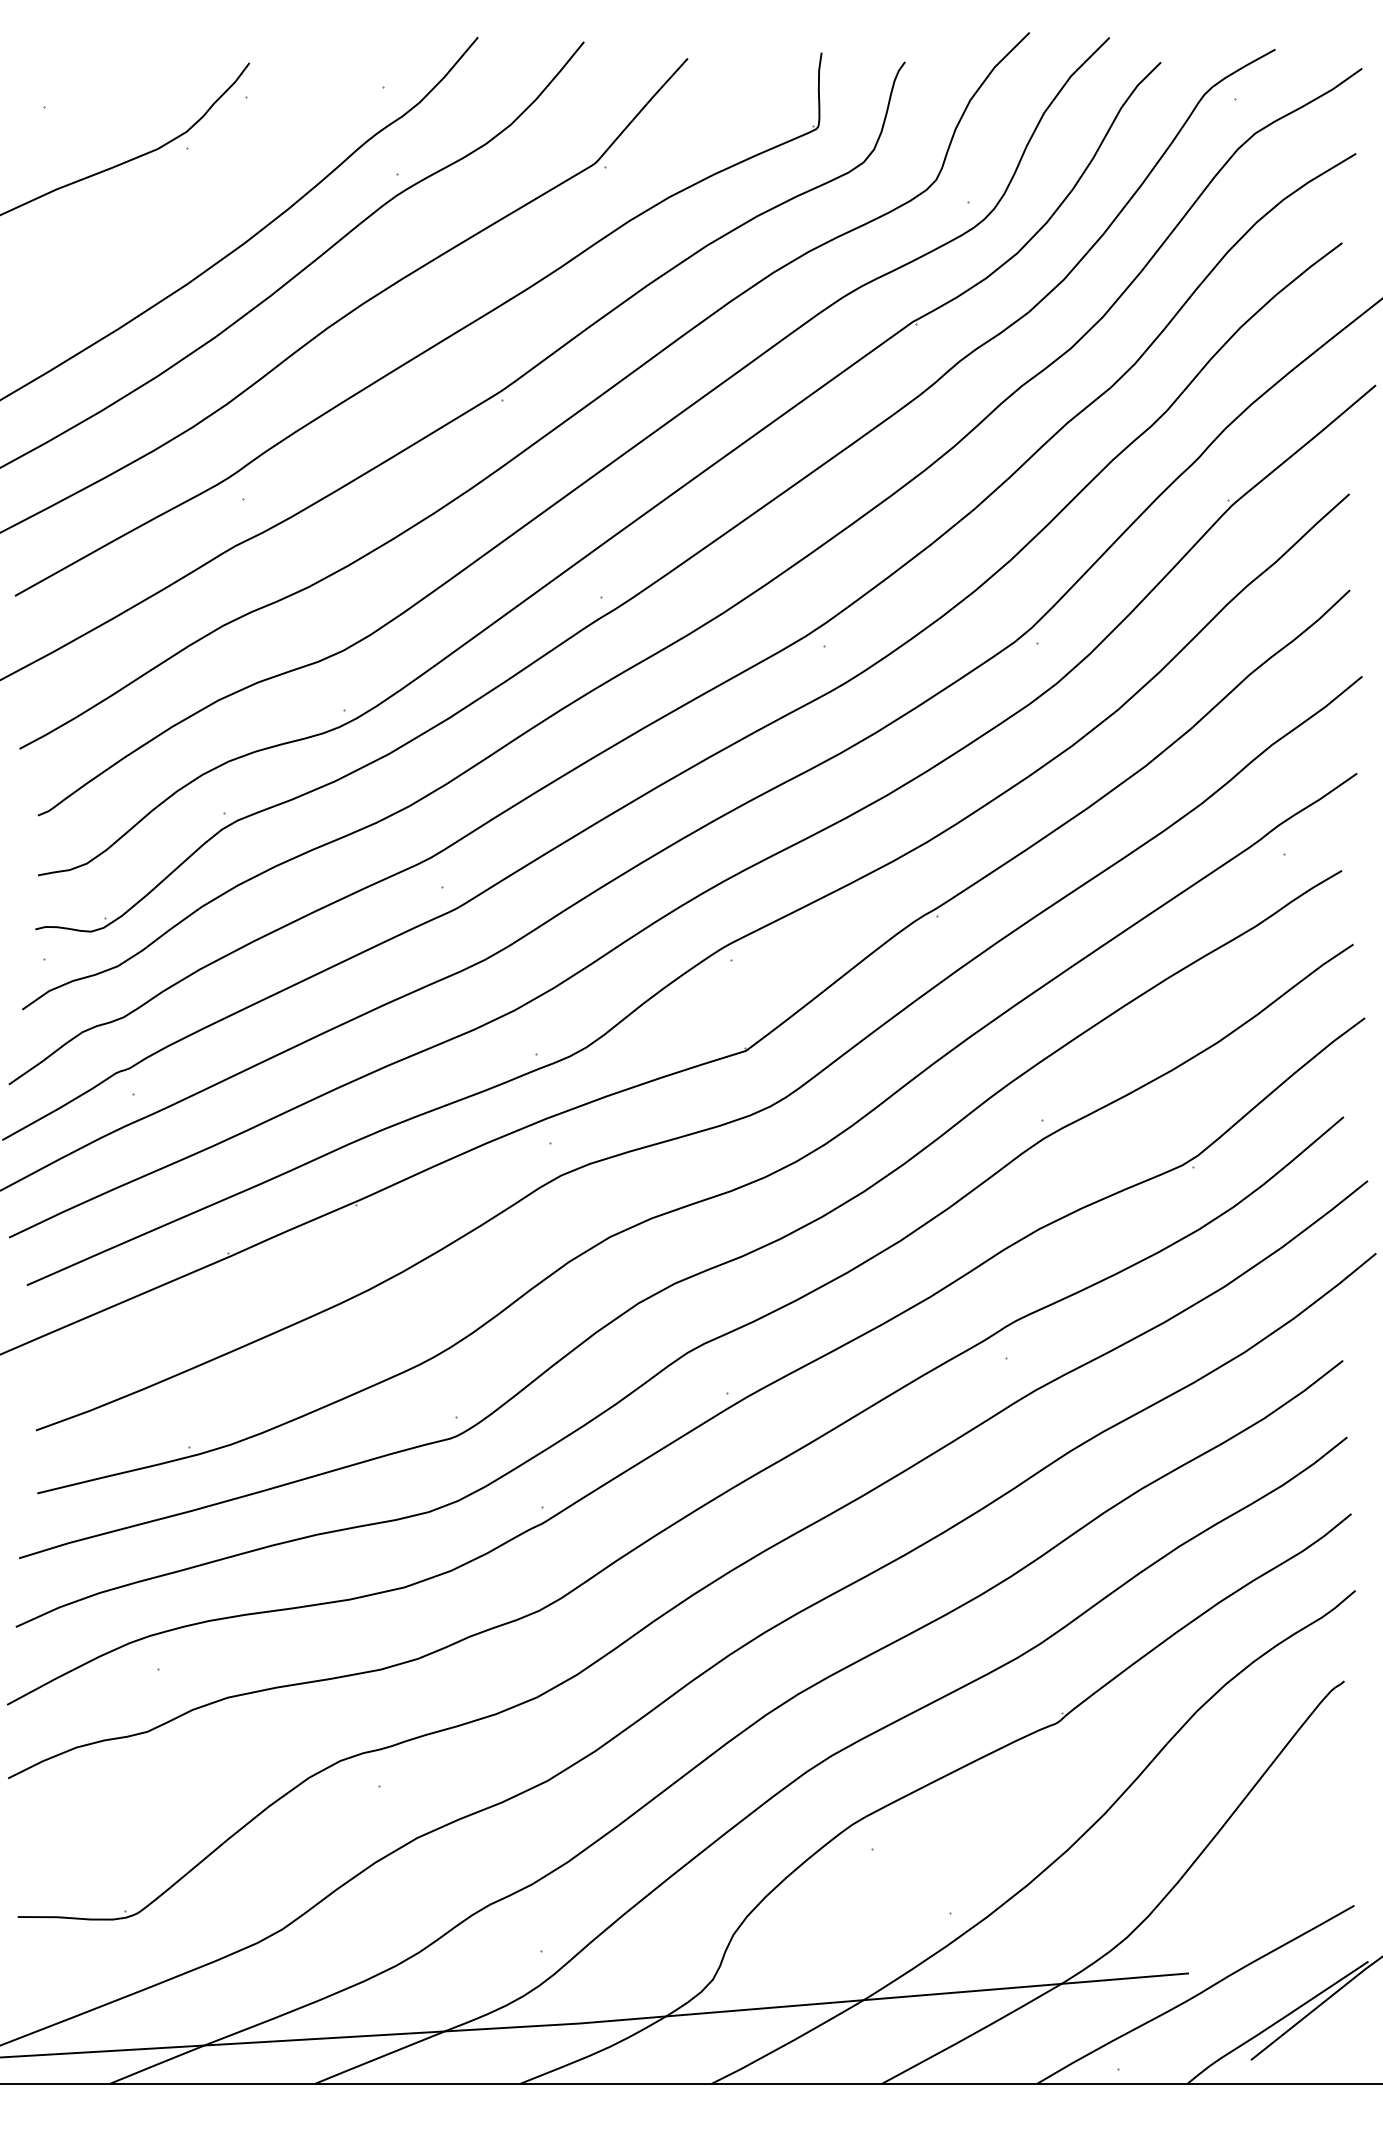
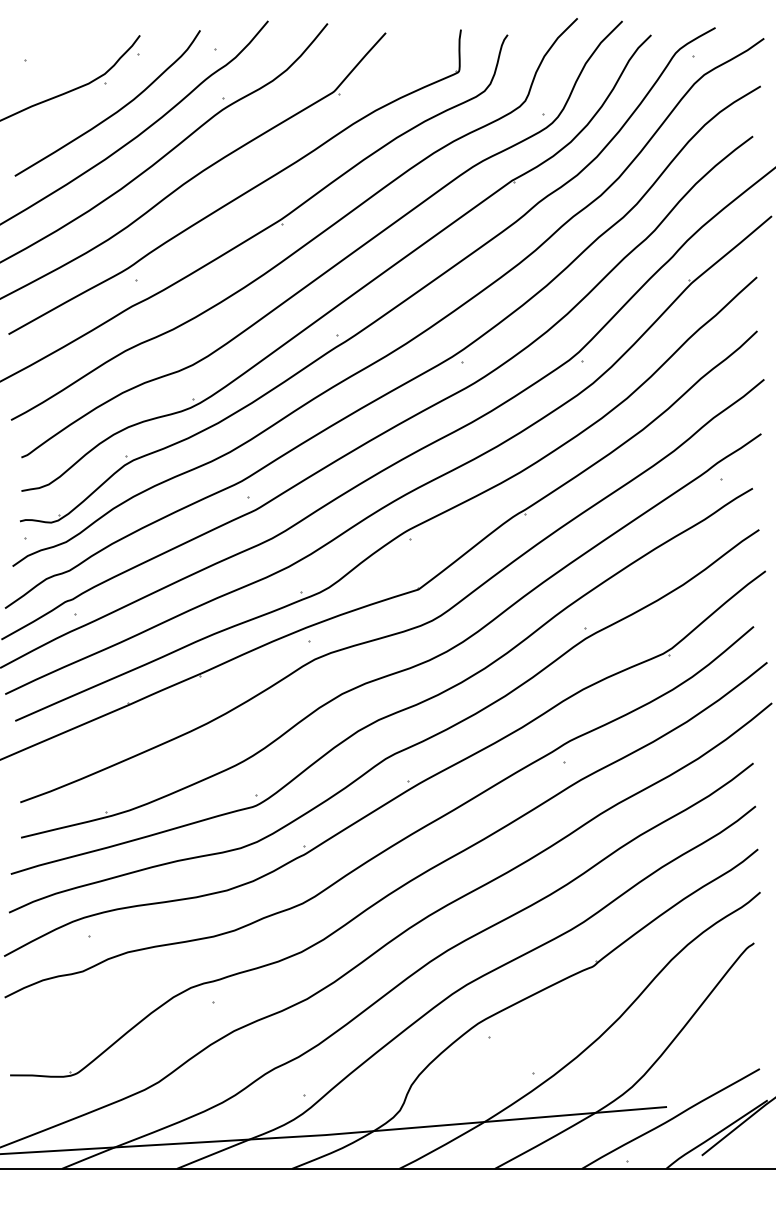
curve: (203, 200) -> (114, 112), added

